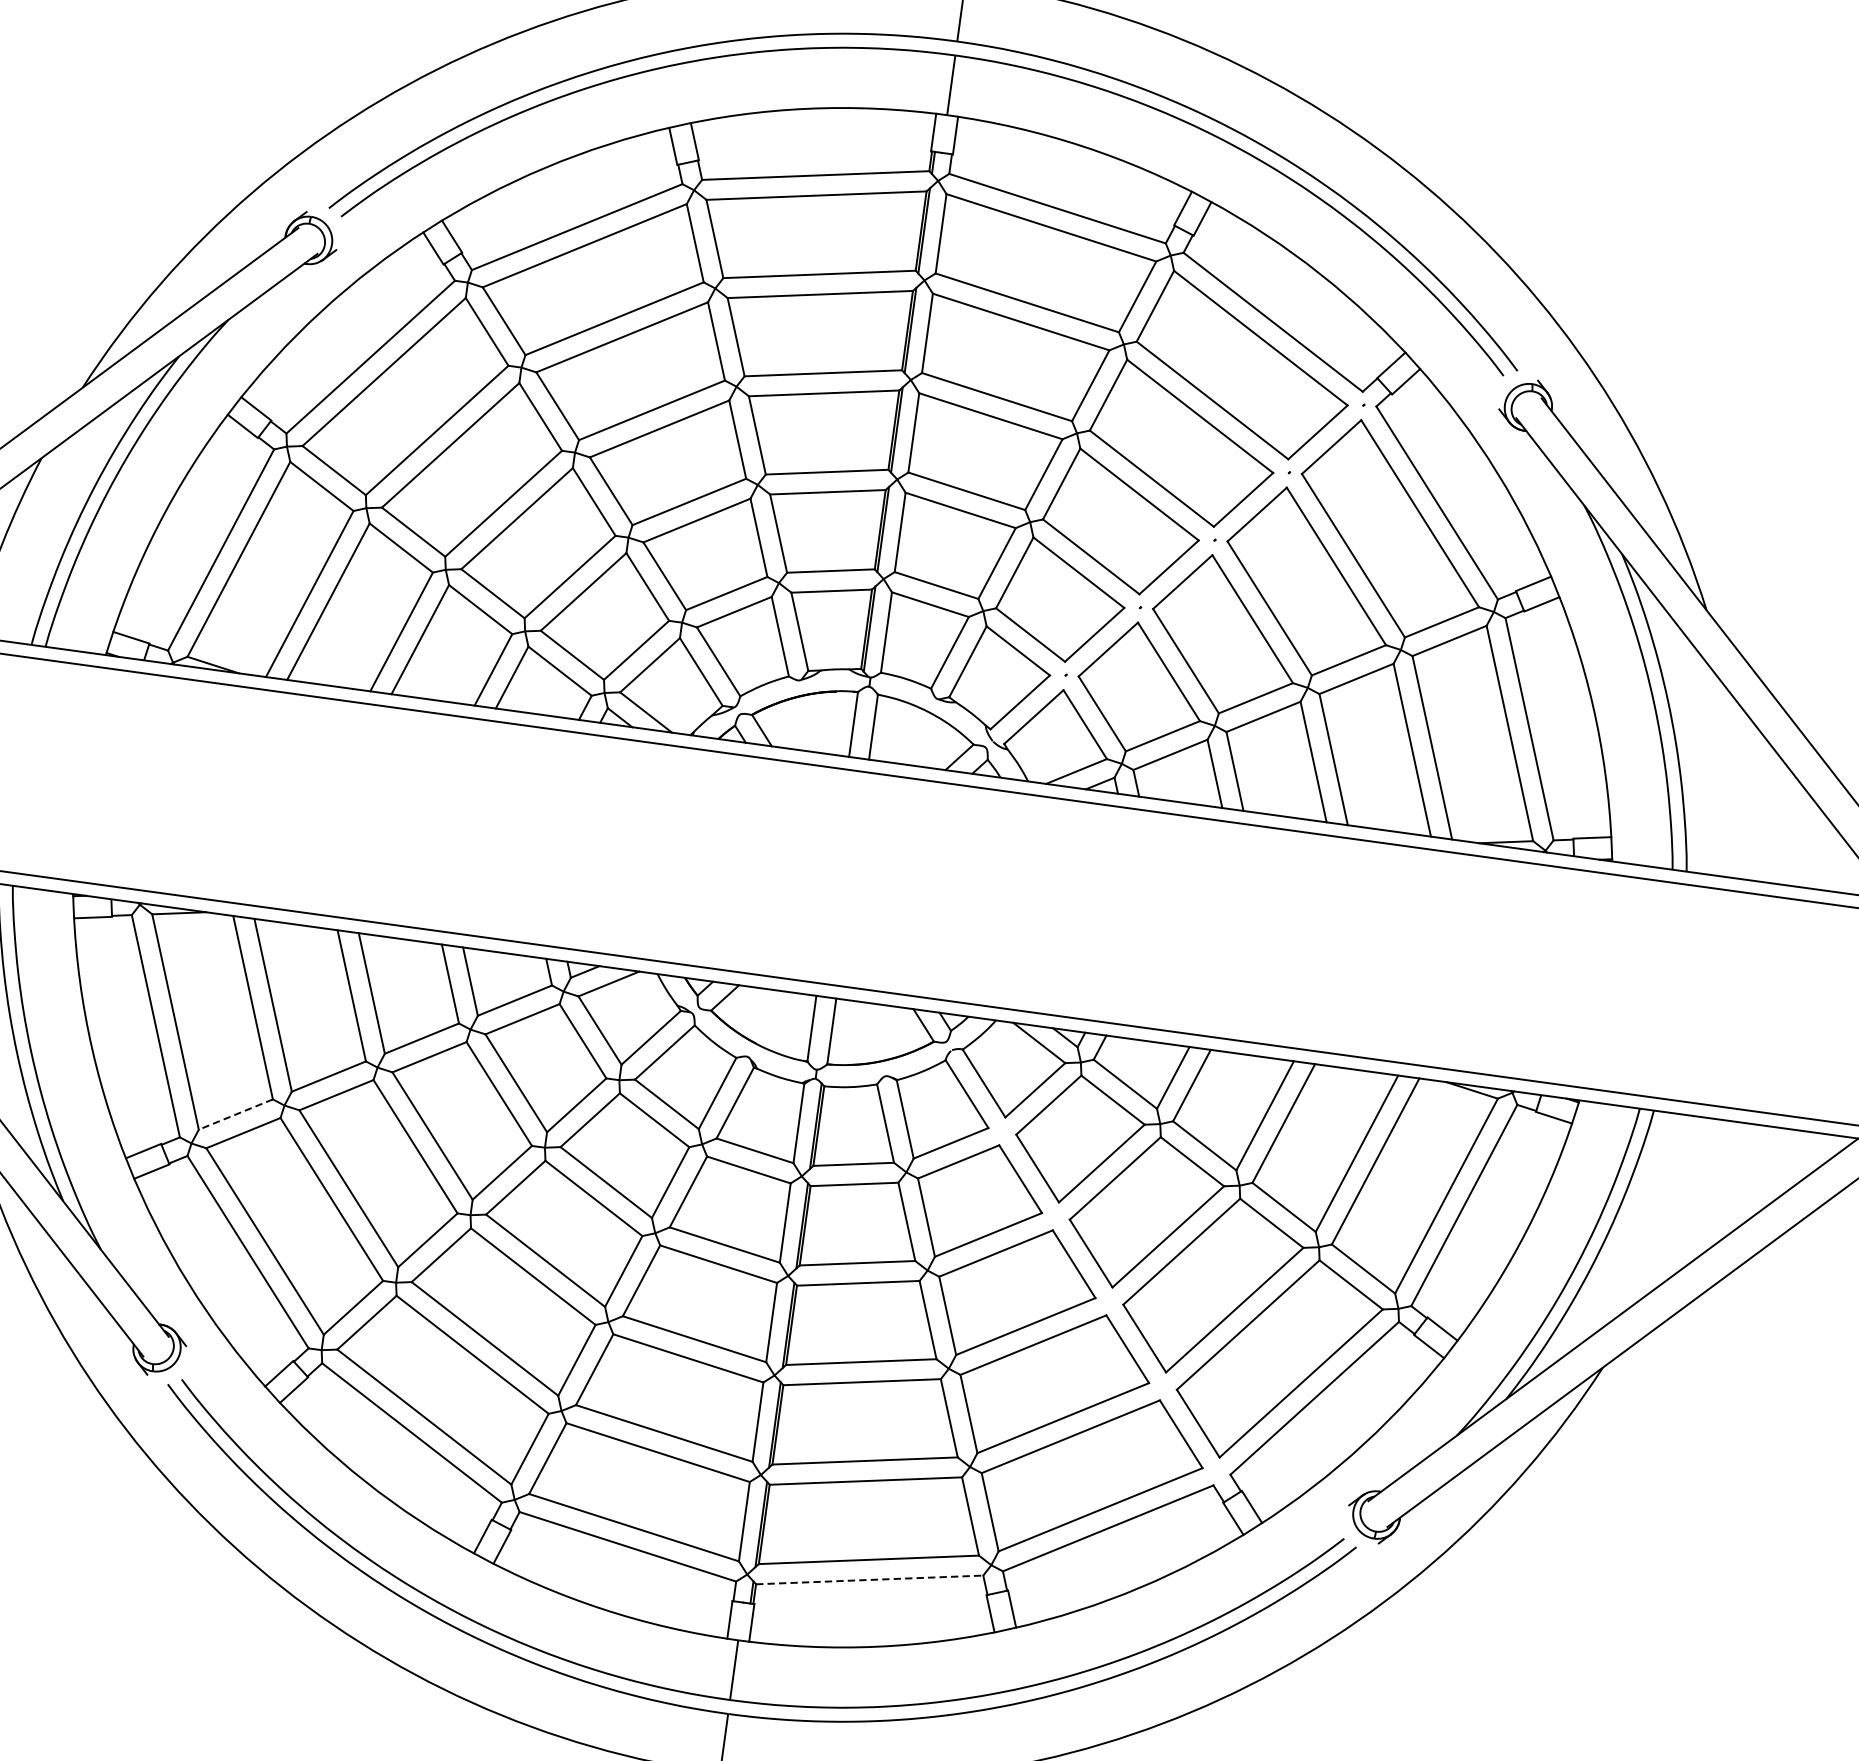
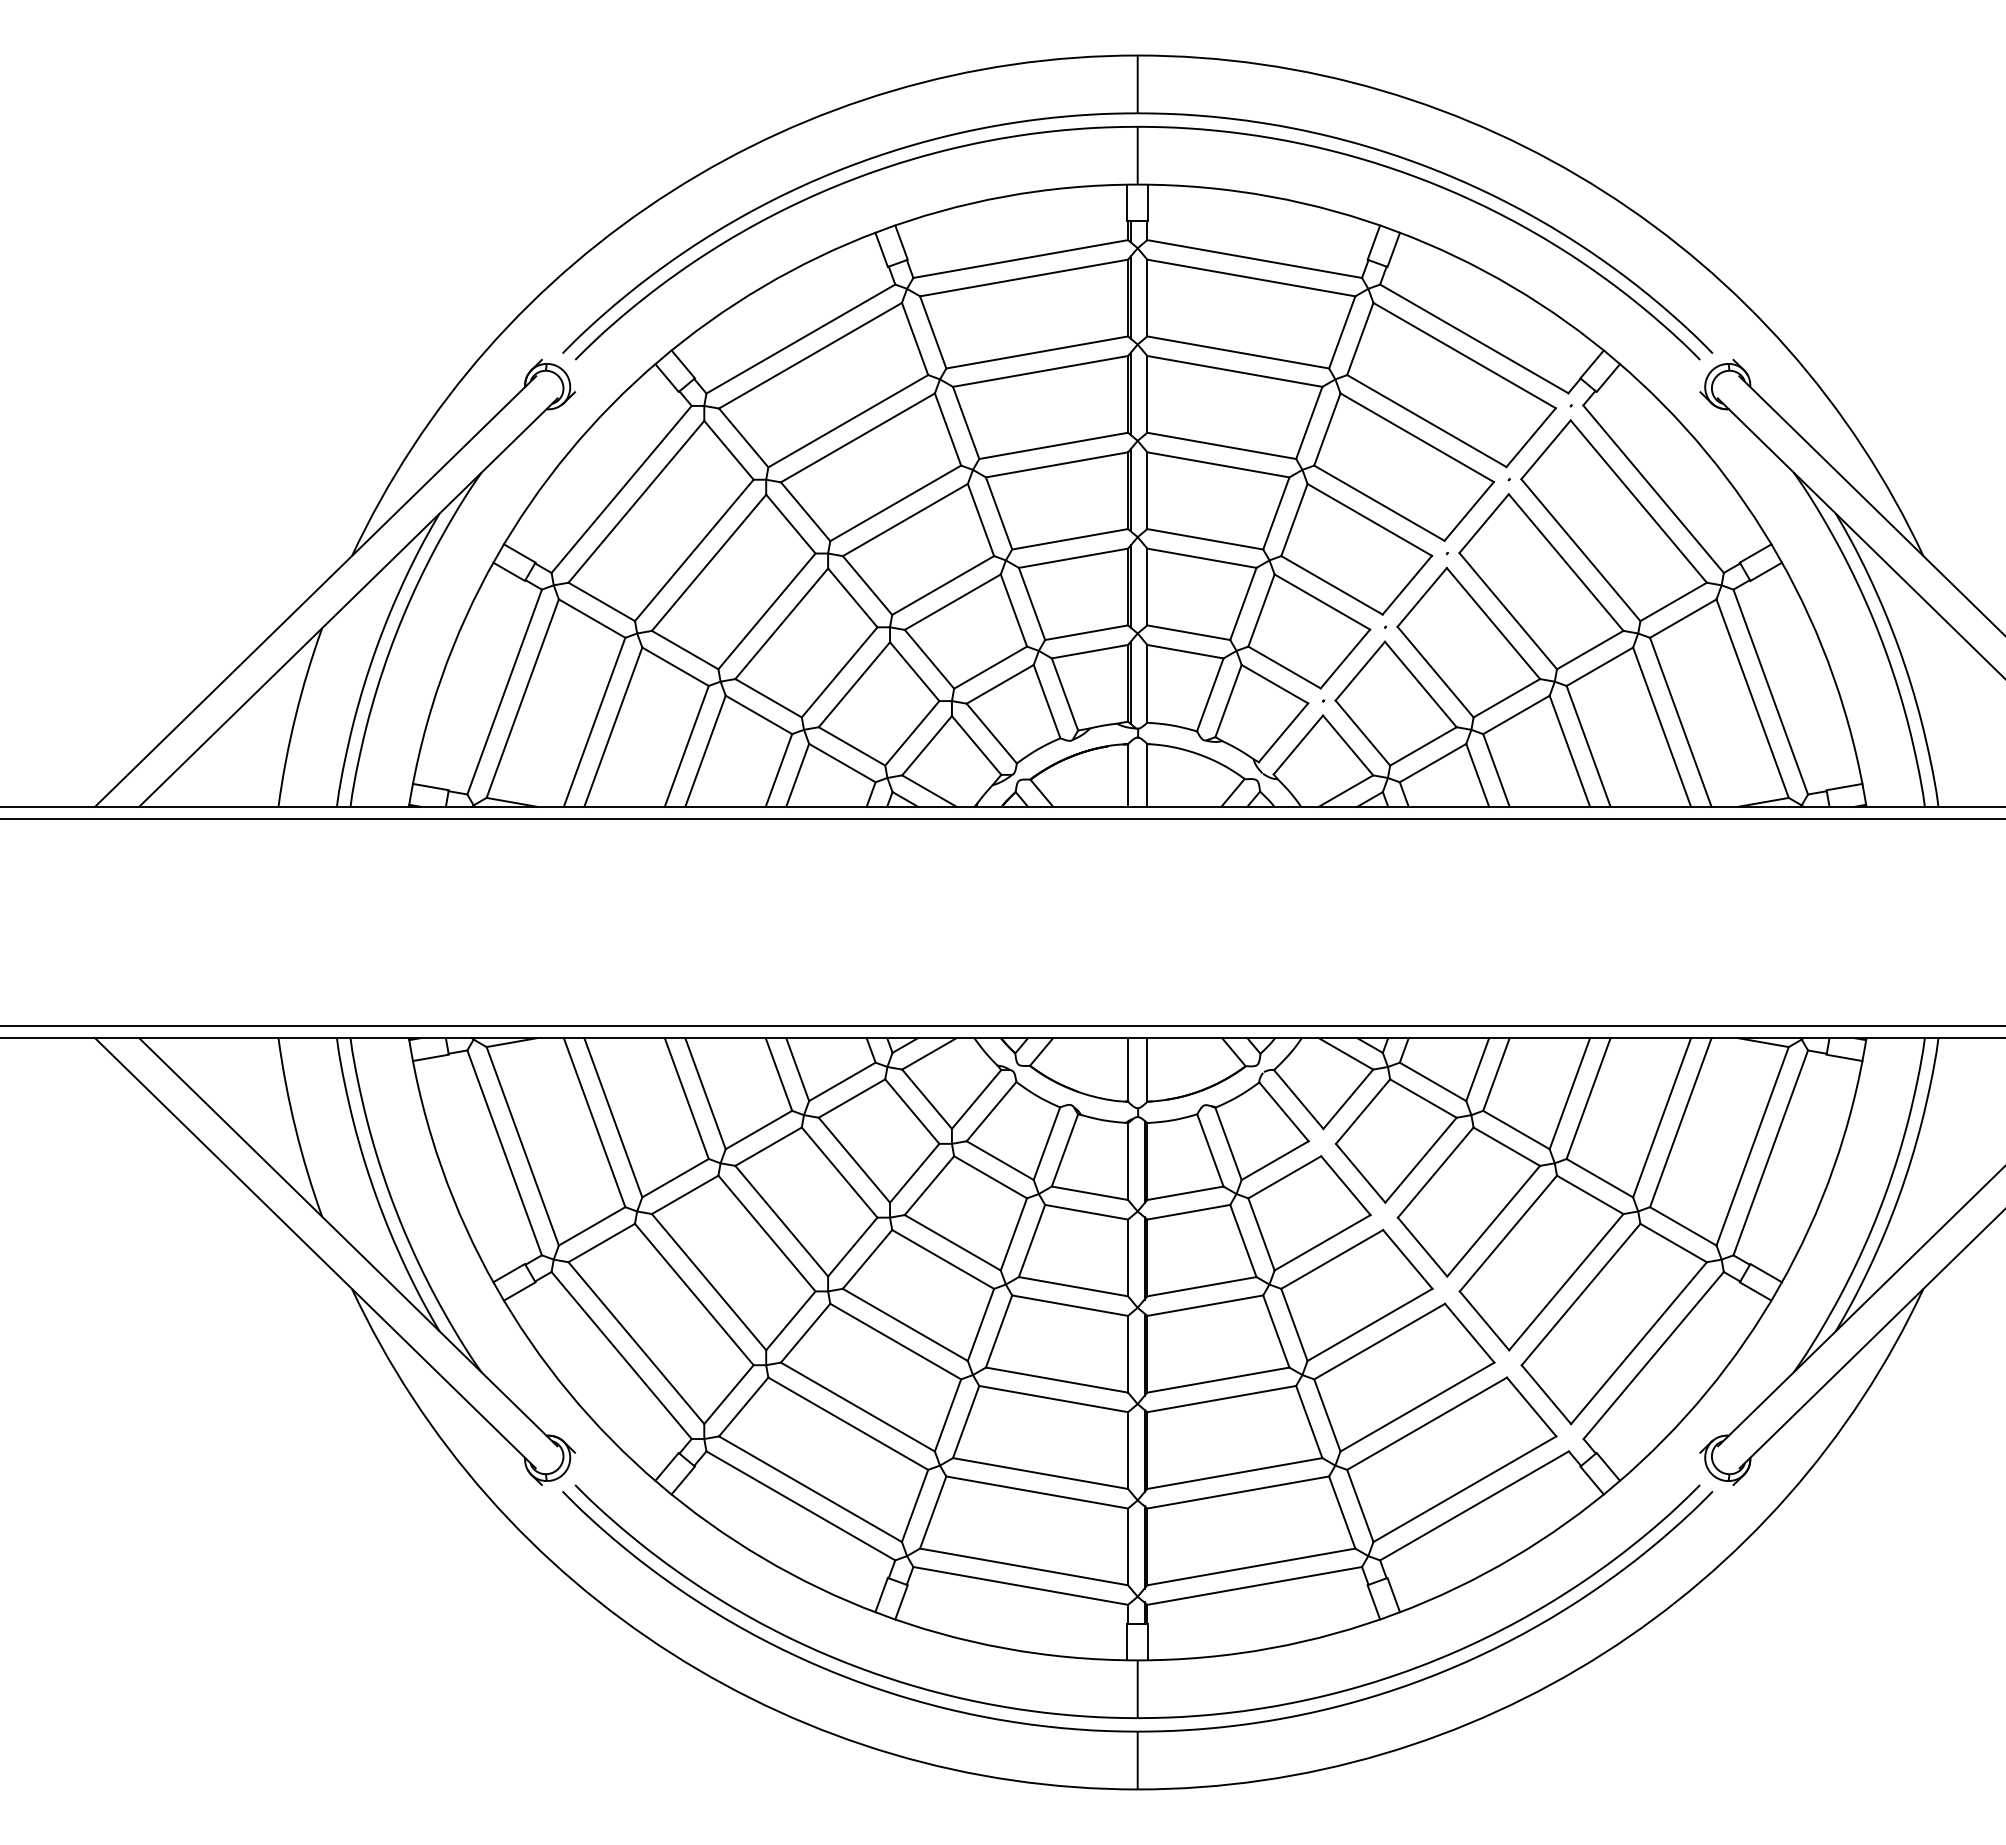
line: (235, 1114) -> (591, 1226), dashed -> solid
line: (870, 1579) -> (1255, 1585), dashed -> solid

